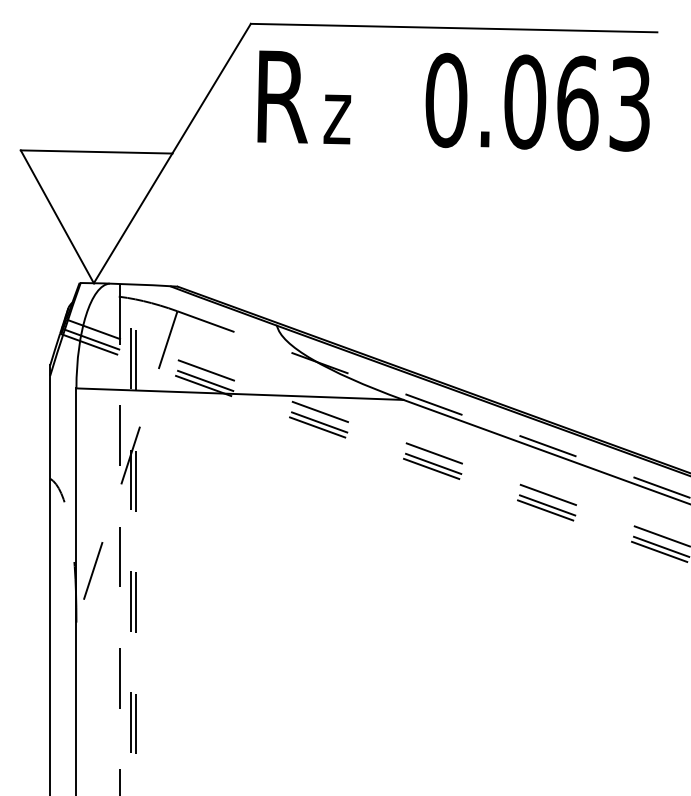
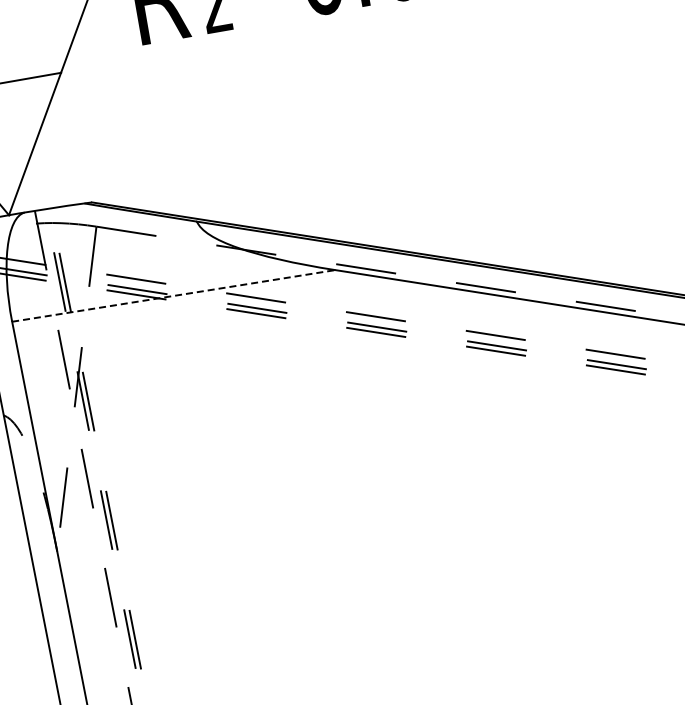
line: (240, 394) -> (174, 296), solid -> dashed

